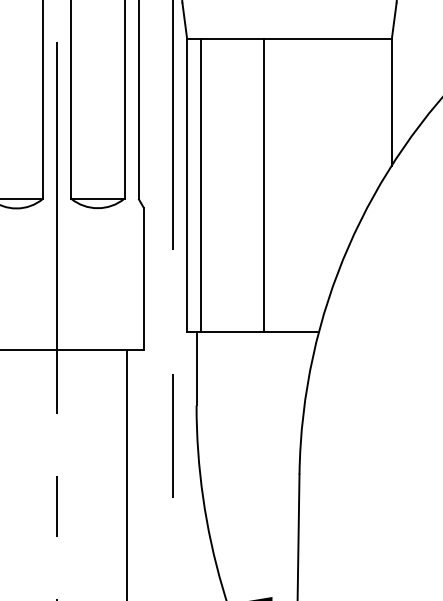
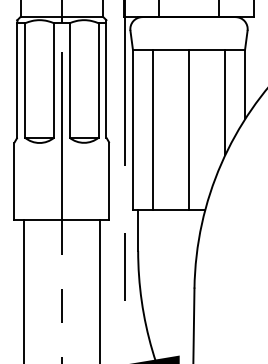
line: (356, 134) -> (225, 102), added
line: (200, 183) -> (152, 129), moved
line: (264, 183) -> (189, 129), moved

